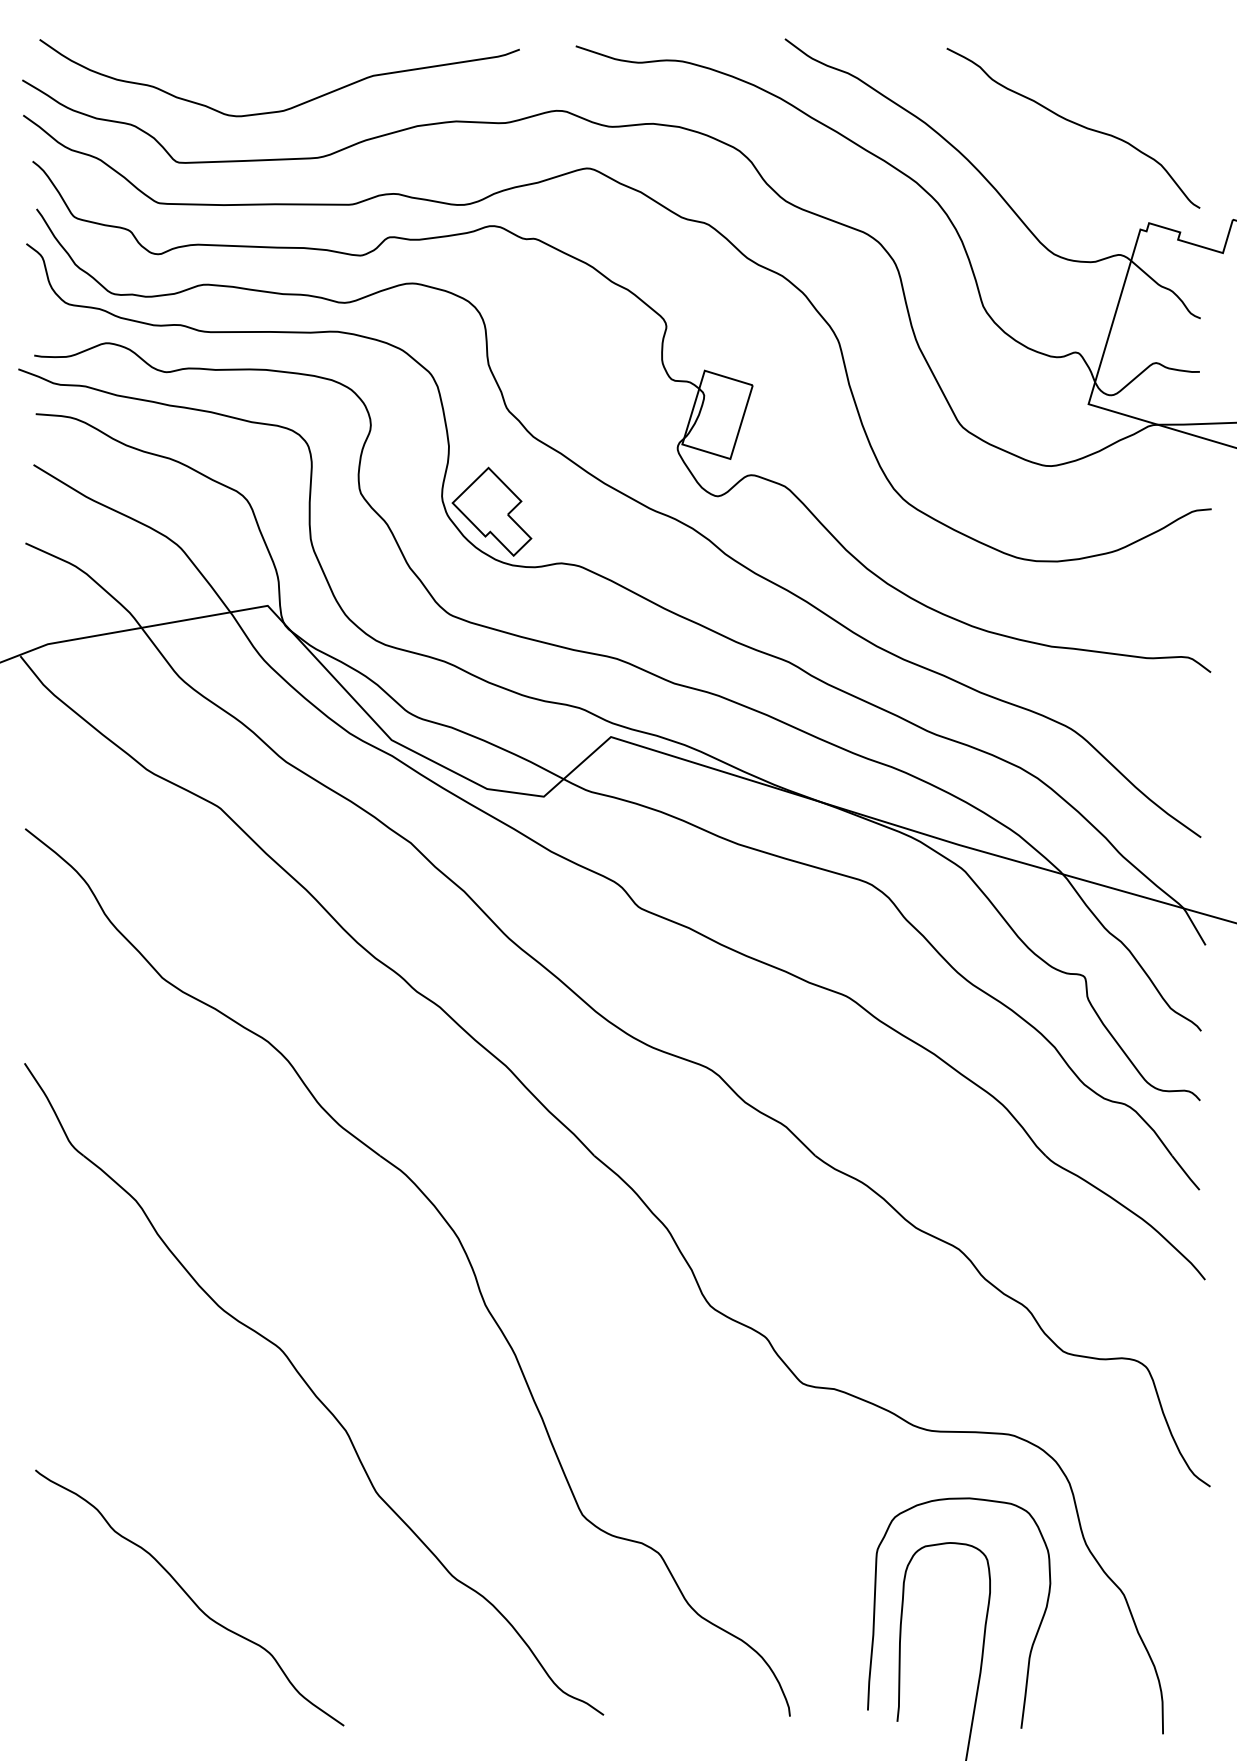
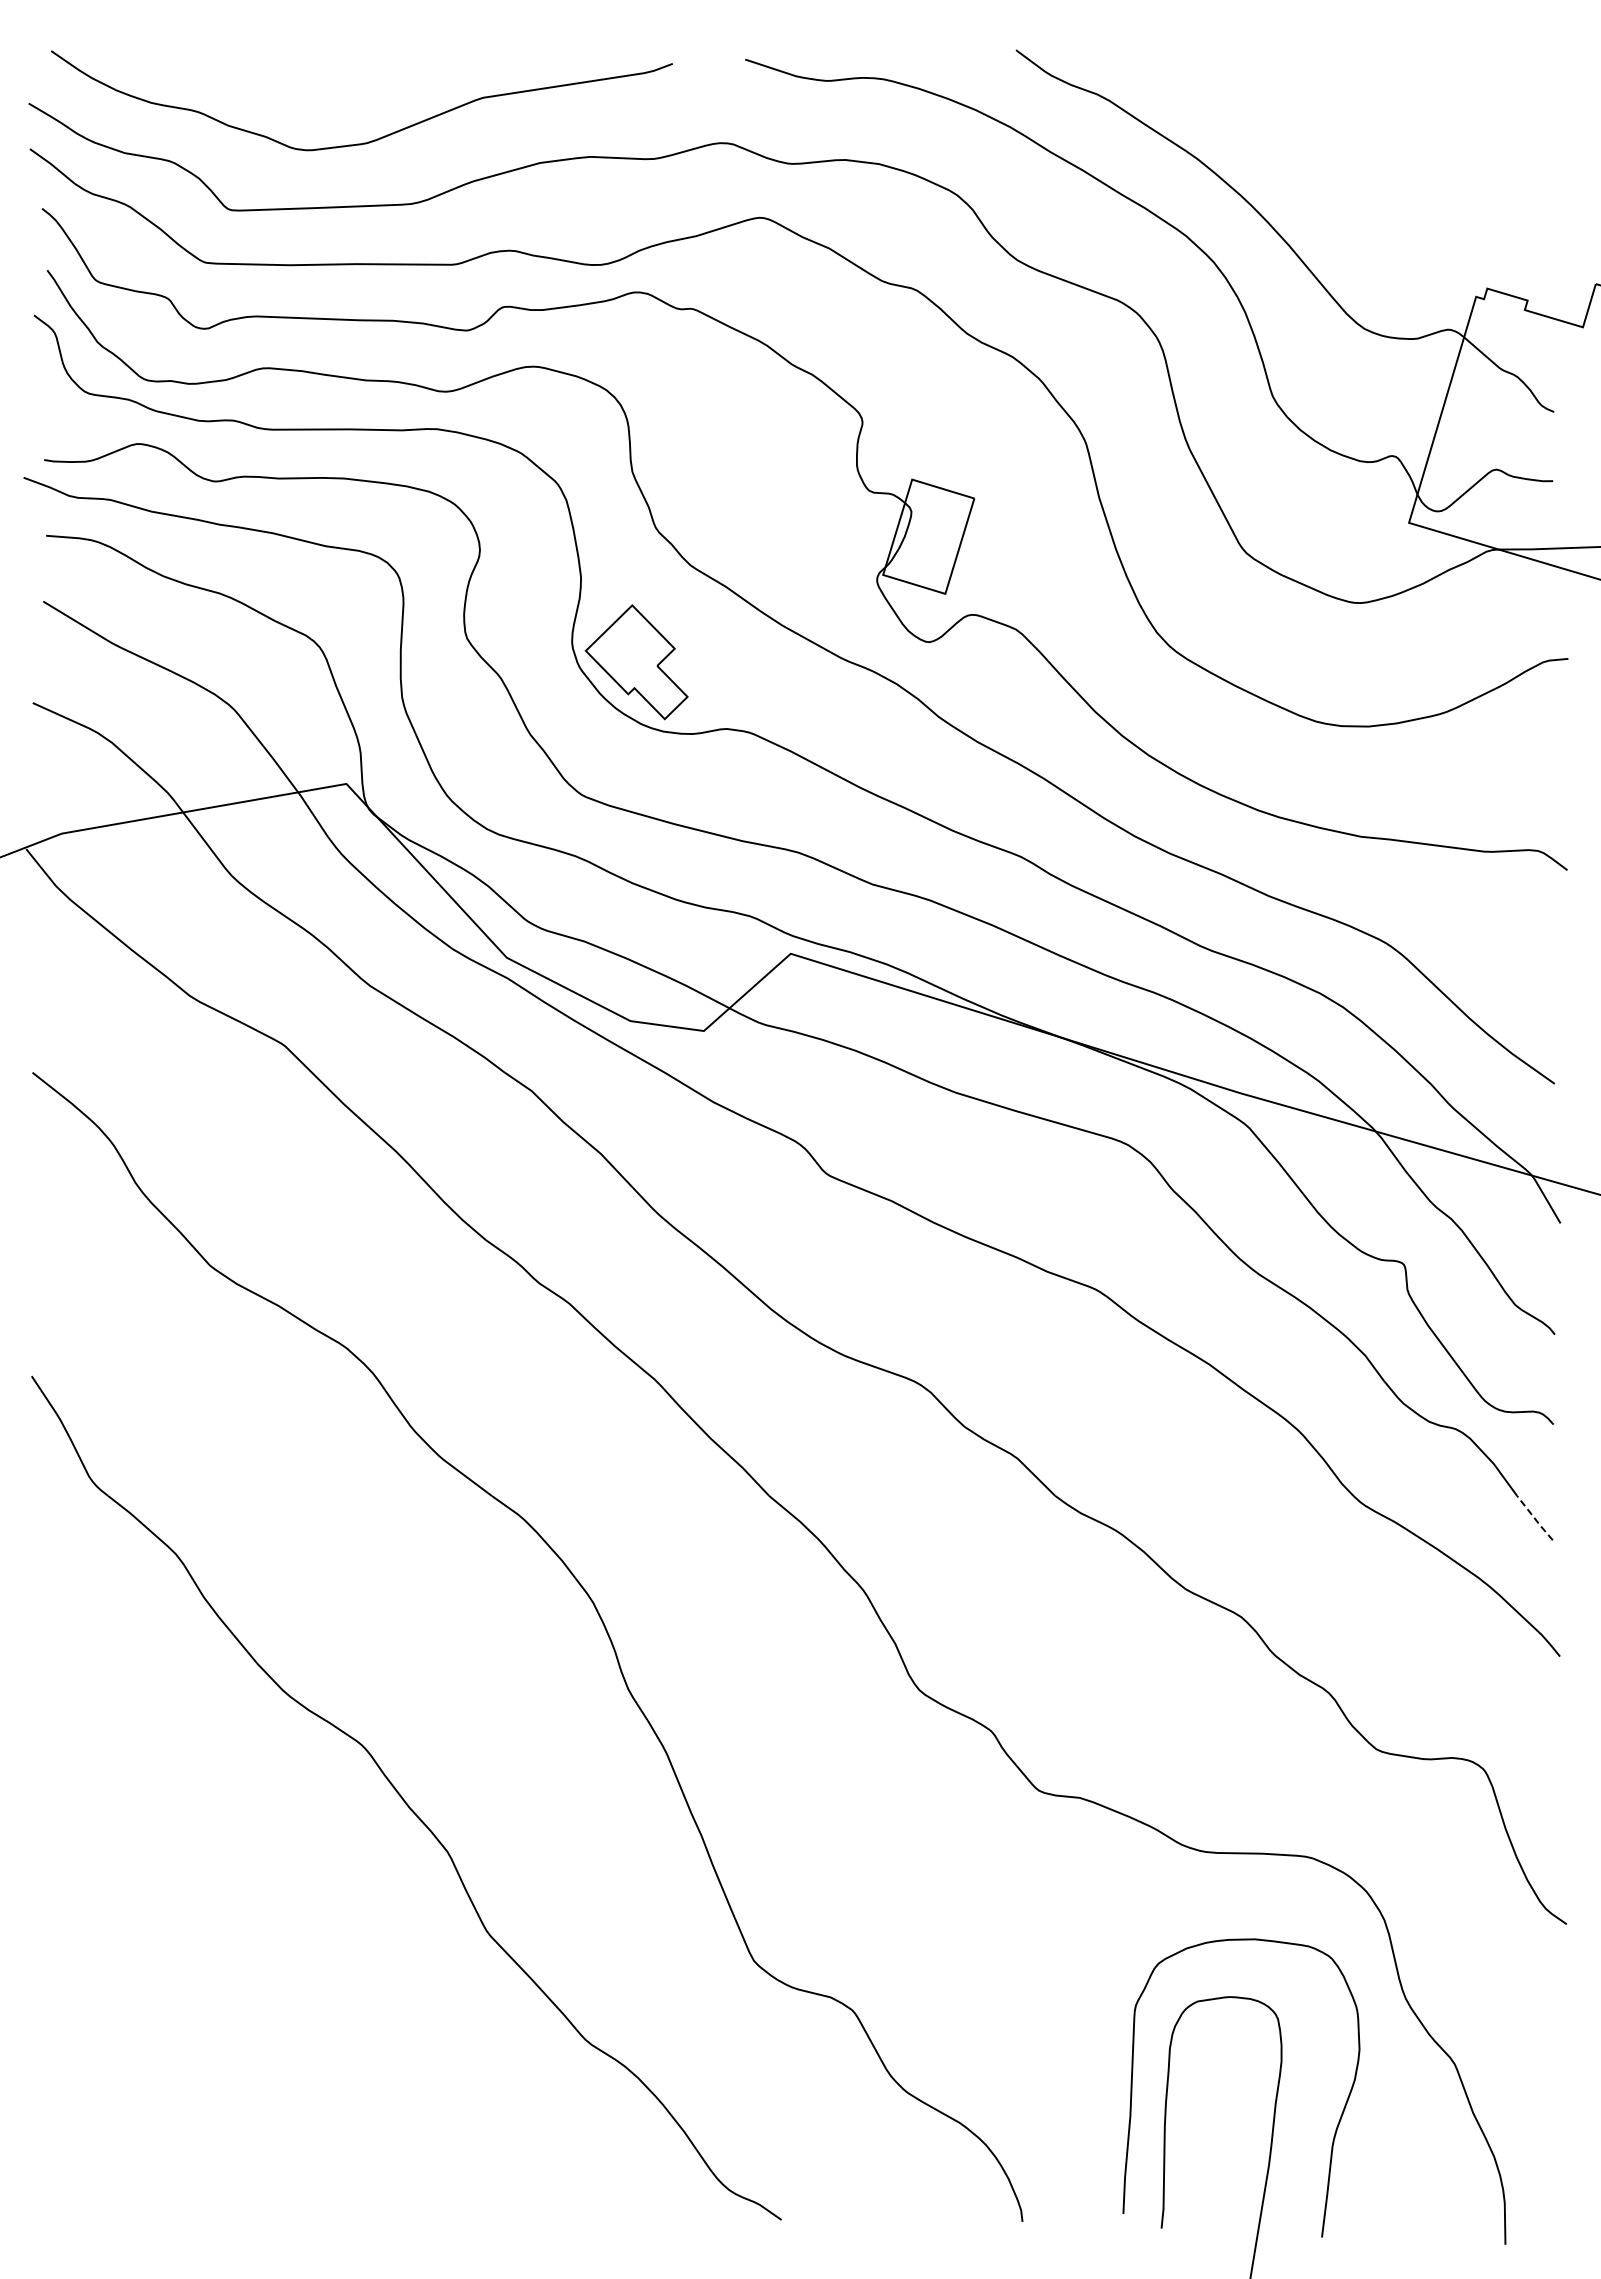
curve: (1075, 124) -> (1391, 160), removed
line: (1185, 1173) -> (1534, 1518), solid -> dashed
curve: (189, 1598) -> (245, 2068), removed

